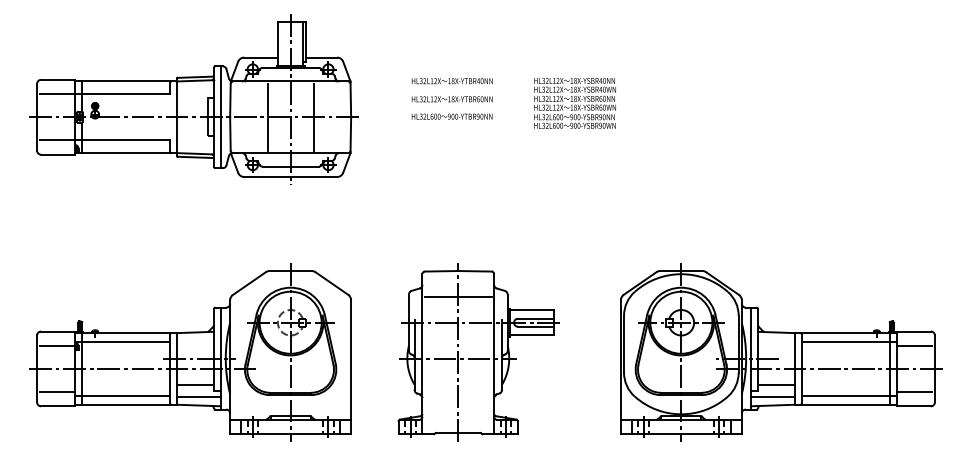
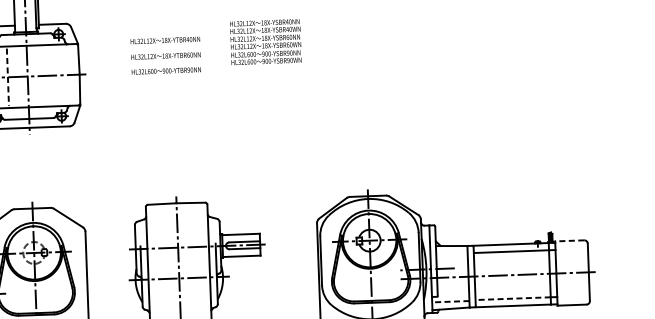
text: (574, 103) -> (265, 42), moved
line: (313, 116) -> (47, 75), removed
line: (267, 117) -> (7, 77), solid -> dashed
line: (457, 296) -> (176, 225), removed
line: (914, 331) -> (570, 240), solid -> dashed
line: (914, 345) -> (570, 252), removed
line: (776, 385) -> (453, 291), removed
line: (914, 392) -> (572, 293), removed
line: (845, 396) -> (512, 298), solid -> dashed
line: (773, 397) -> (451, 301), solid -> dashed

